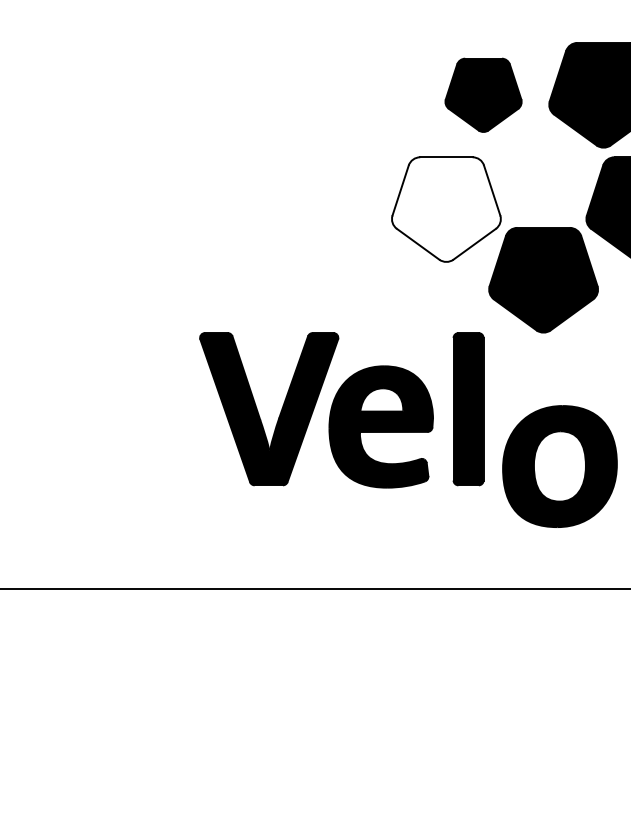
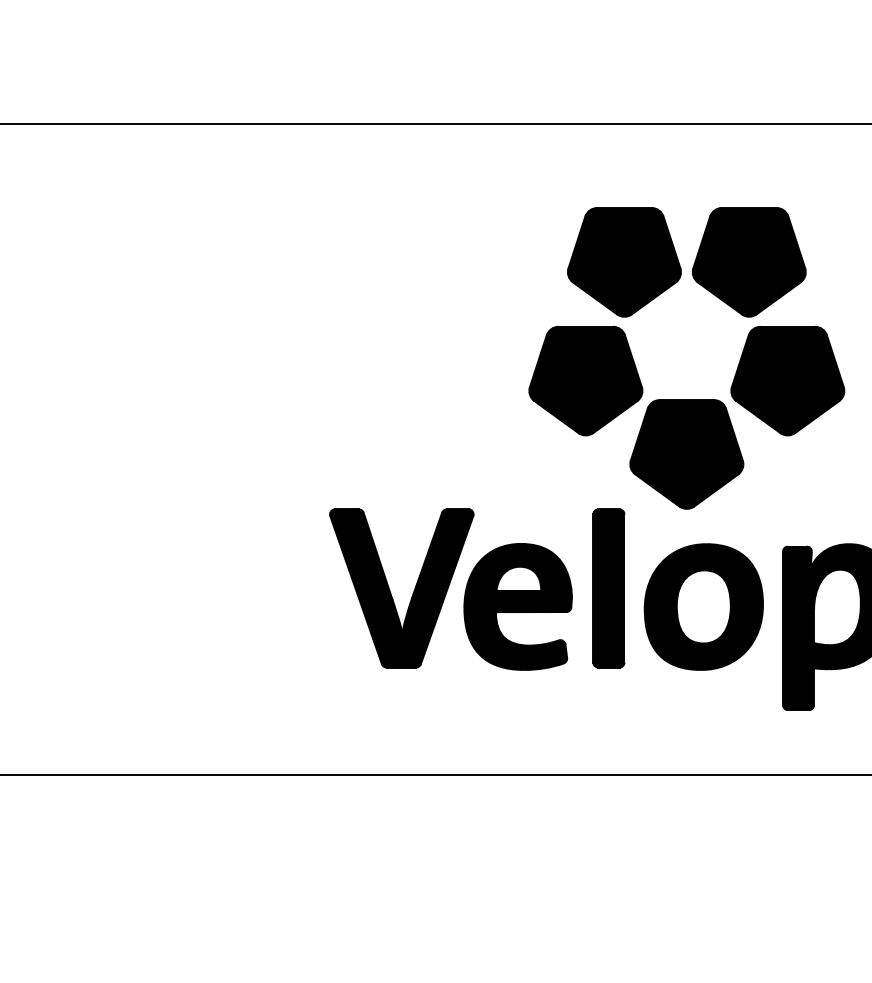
part: (483, 95) -> (624, 262), size x1.43
fill: (446, 209) -> (585, 380), added
part: (559, 466) -> (703, 606), moved

